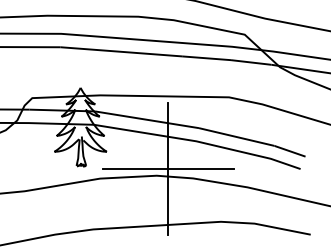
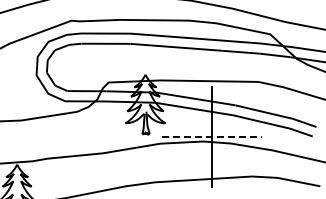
line: (168, 169) -> (212, 136), solid -> dashed

